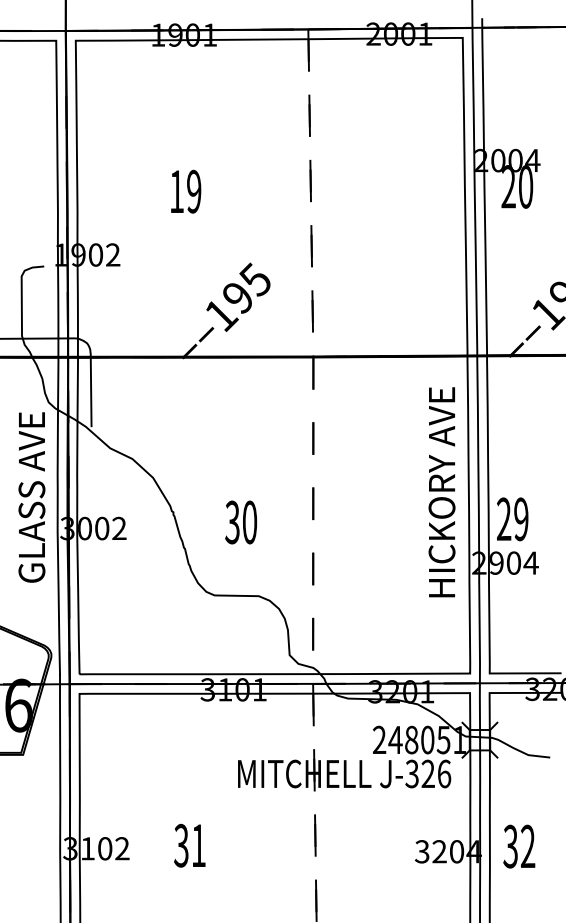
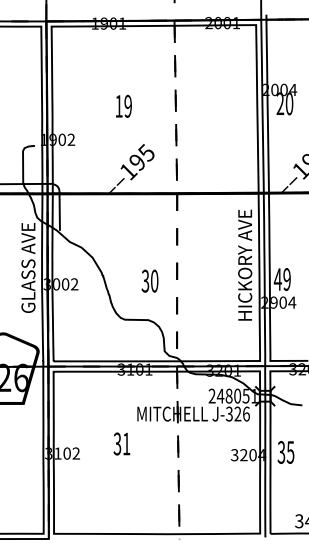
text: (185, 190) -> (123, 105), moved
text: (503, 519) -> (277, 279), 29 -> 49
text: (240, 521) -> (149, 280), moved
text: (189, 844) -> (121, 443), moved
text: (527, 846) -> (290, 452), 32 -> 35

